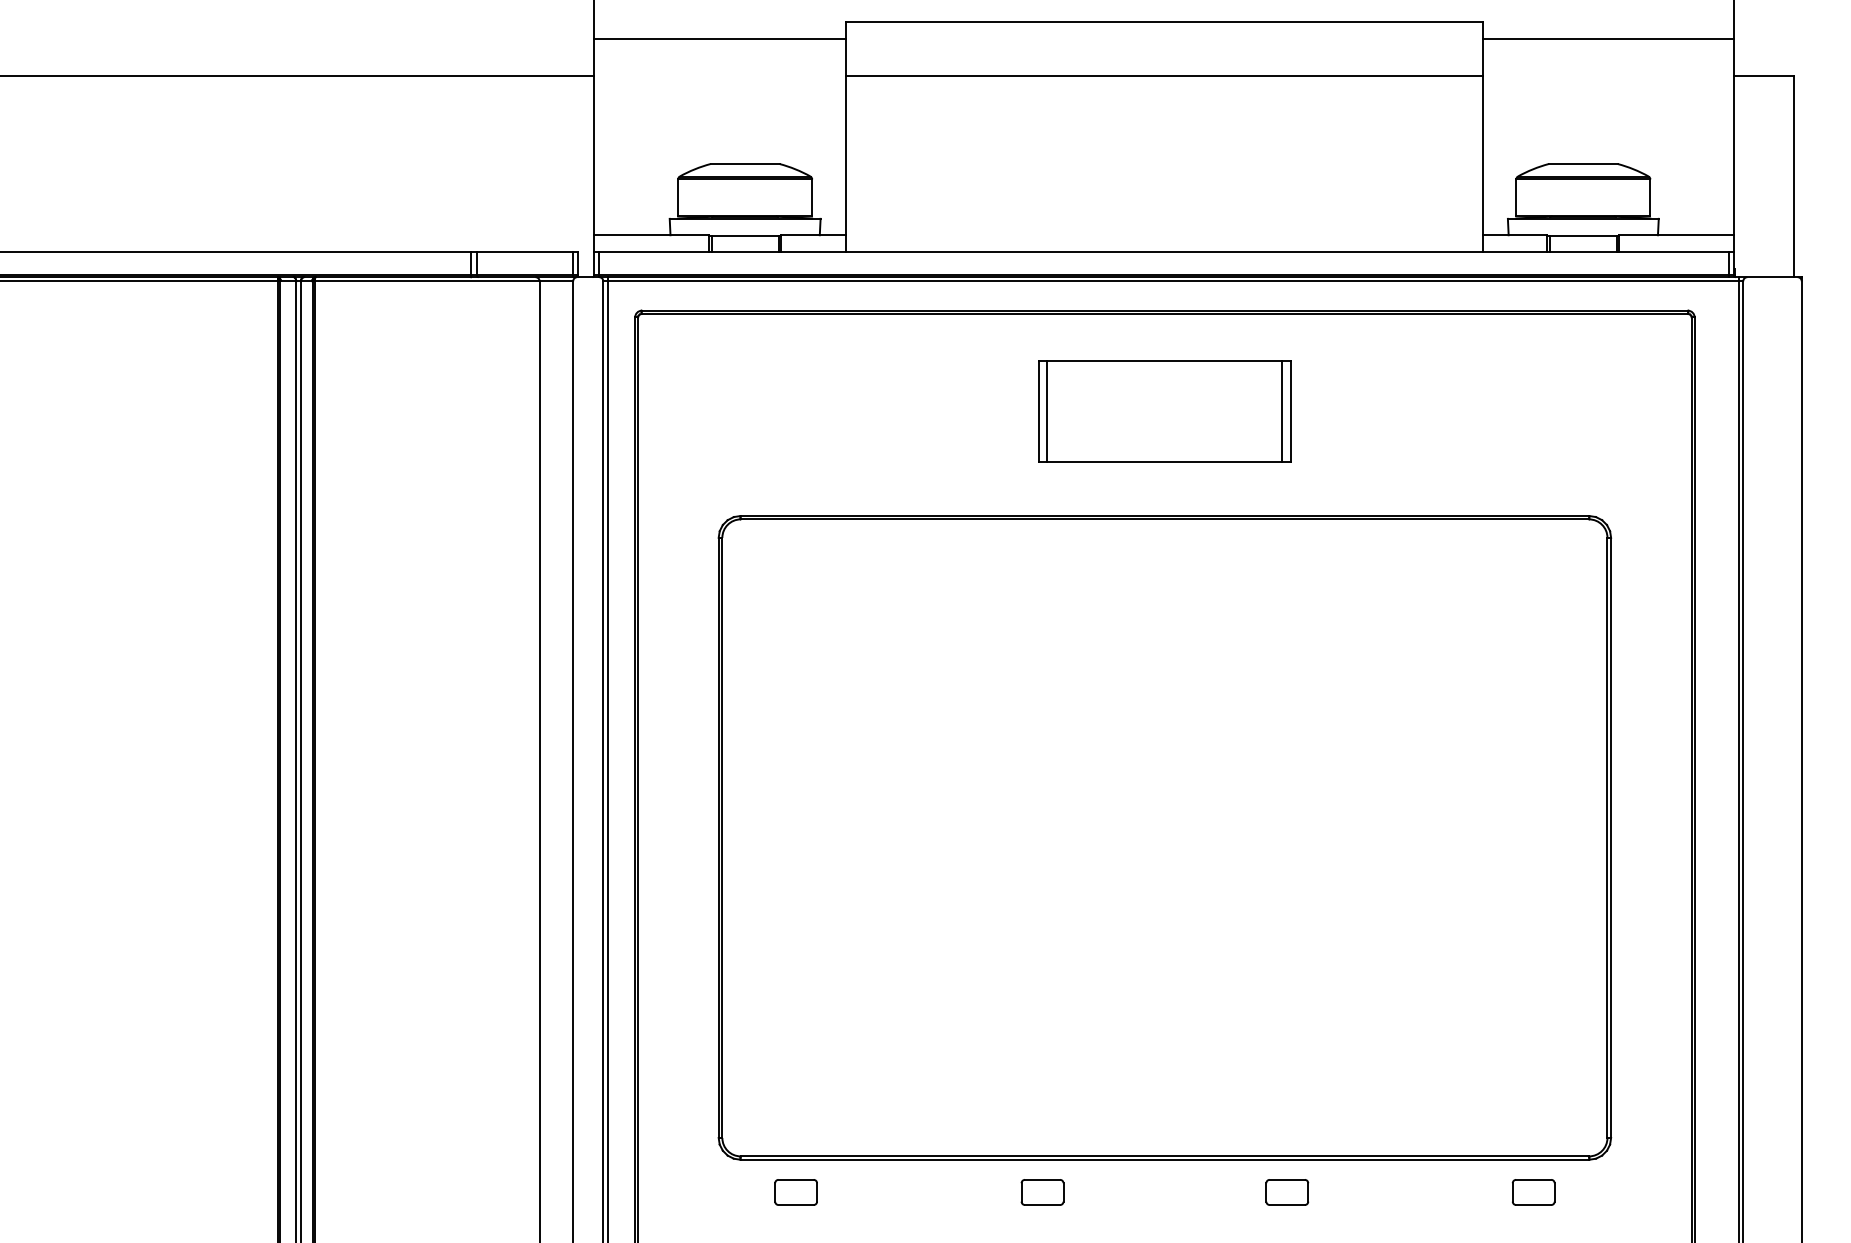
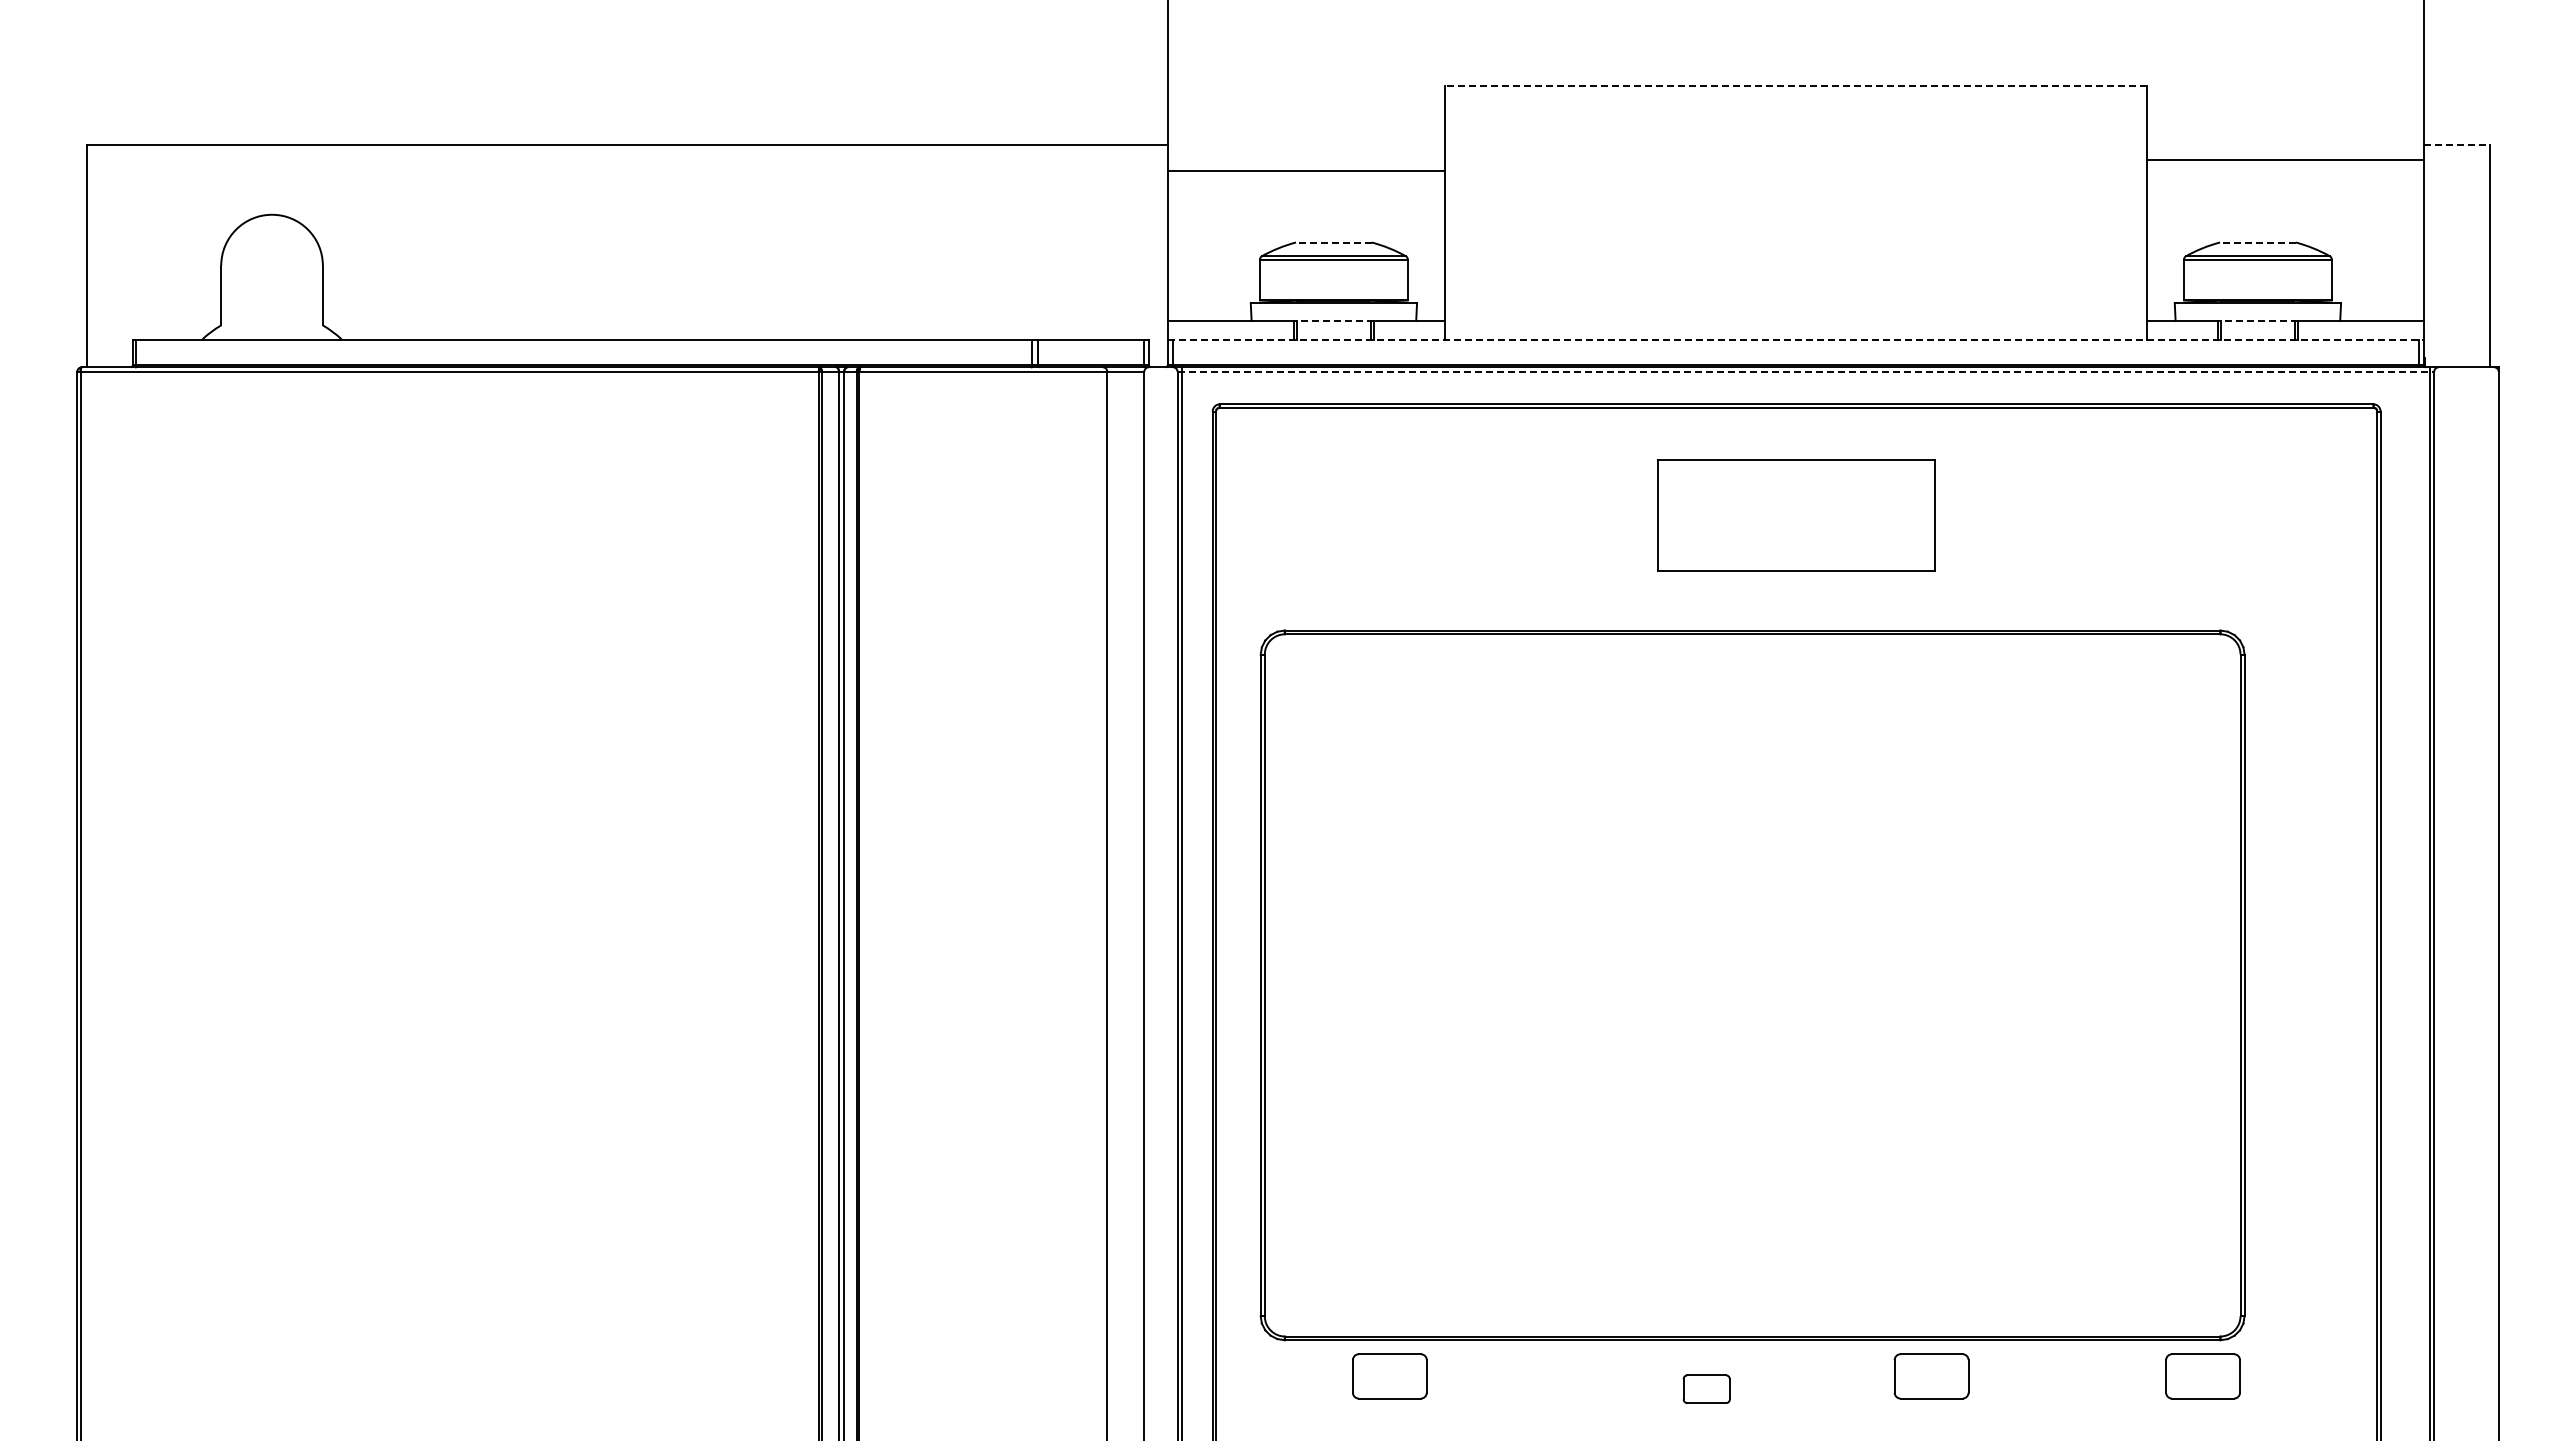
line: (1163, 22) -> (1795, 86), solid -> dashed
line: (719, 38) -> (1305, 170), moved
line: (1608, 38) -> (2285, 159), moved
line: (1163, 76) -> (1795, 145), removed
line: (1763, 76) -> (2456, 145), solid -> dashed
line: (744, 164) -> (1333, 242), solid -> dashed
line: (1582, 164) -> (2257, 242), solid -> dashed
line: (744, 235) -> (1333, 321), solid -> dashed
line: (1582, 235) -> (2257, 321), solid -> dashed
line: (1164, 251) -> (1796, 339), solid -> dashed
line: (1173, 281) -> (1806, 371), solid -> dashed
line: (1047, 410) -> (1667, 514), removed
line: (1282, 410) -> (1926, 514), removed
part: (1164, 837) -> (1752, 985), moved
part: (796, 1191) -> (1390, 1375), size x1.6
part: (1042, 1191) -> (1706, 1388), moved
part: (1287, 1191) -> (1931, 1375), size x1.6
part: (1533, 1191) -> (2203, 1375), size x1.6

